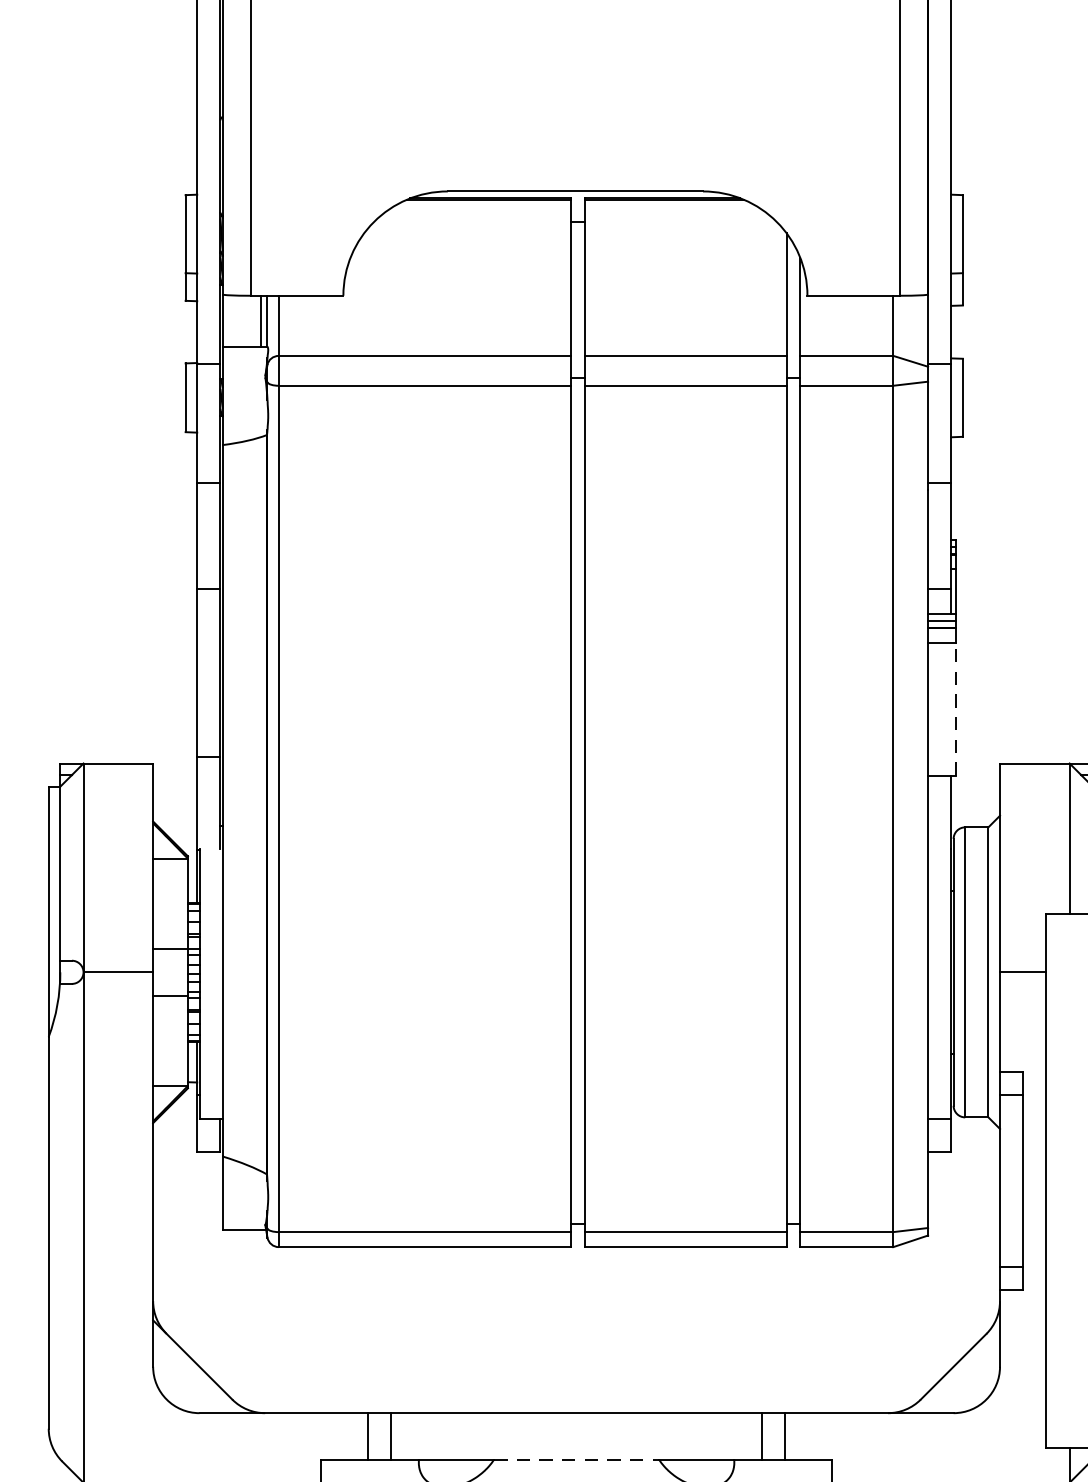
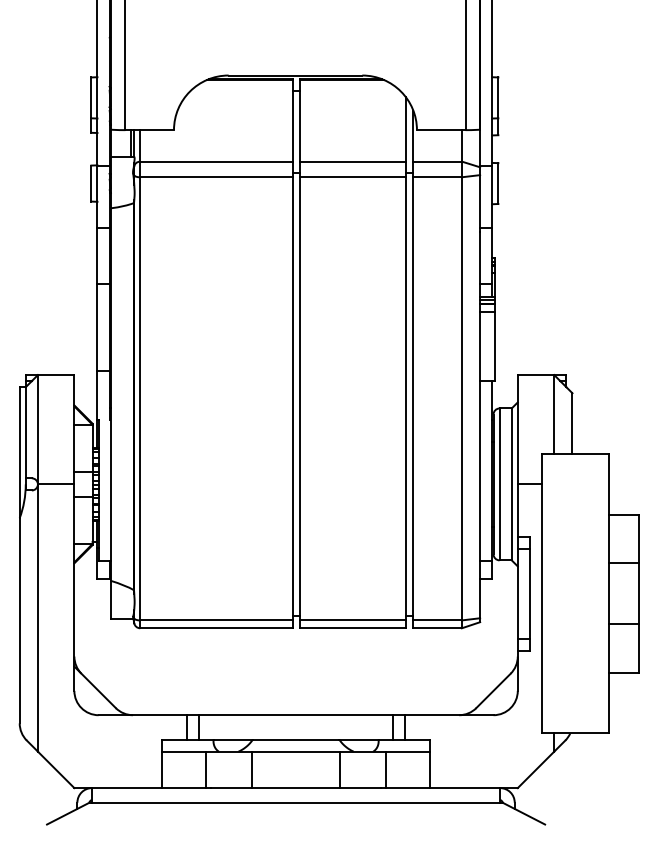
line: (955, 708) -> (494, 346), dashed -> solid
line: (577, 1459) -> (296, 739), dashed -> solid

